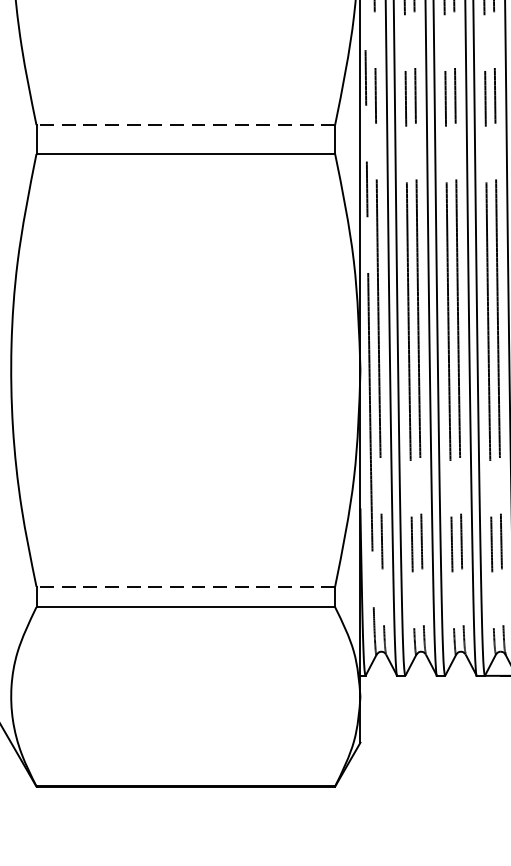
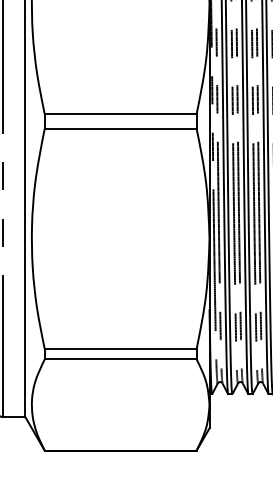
line: (185, 125) -> (120, 114), dashed -> solid
line: (185, 585) -> (120, 348), dashed -> solid

